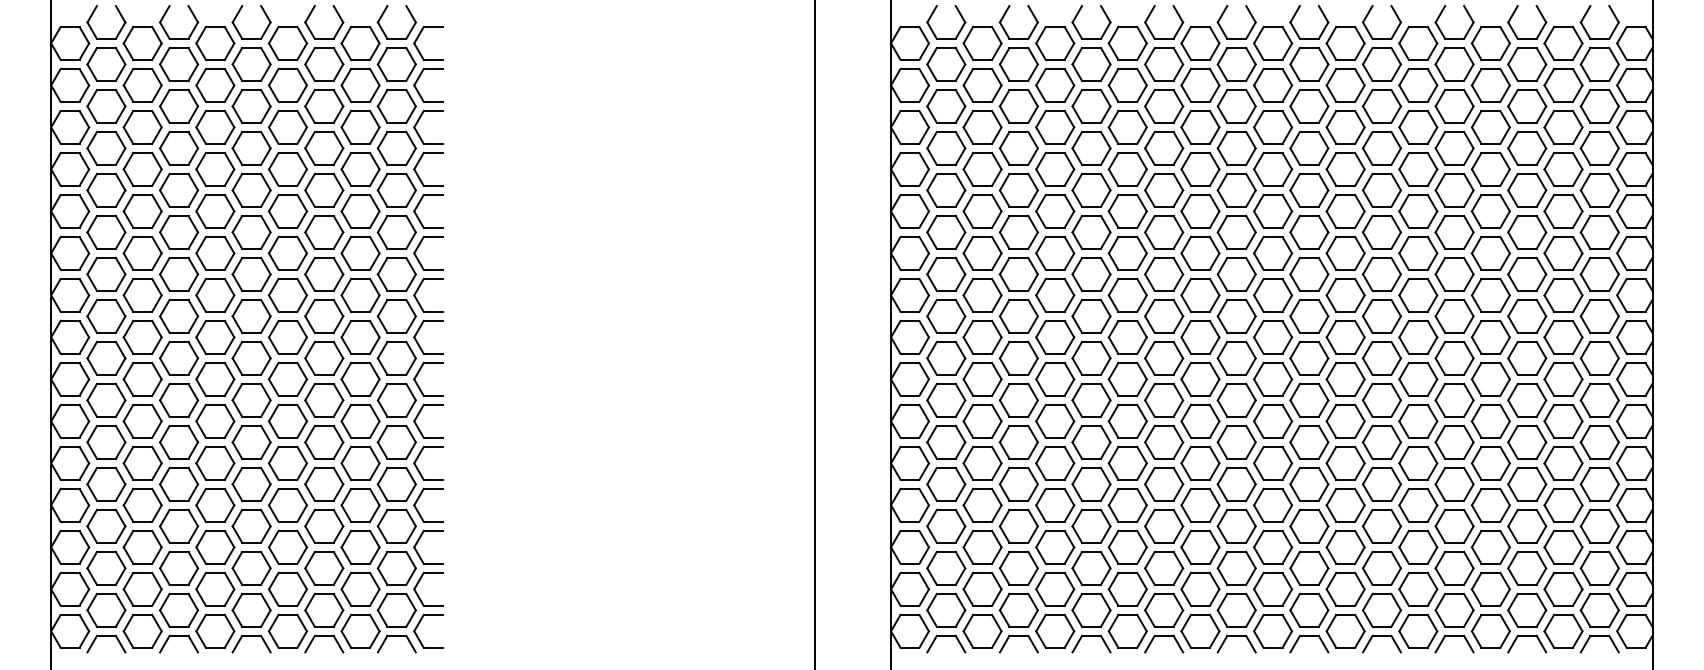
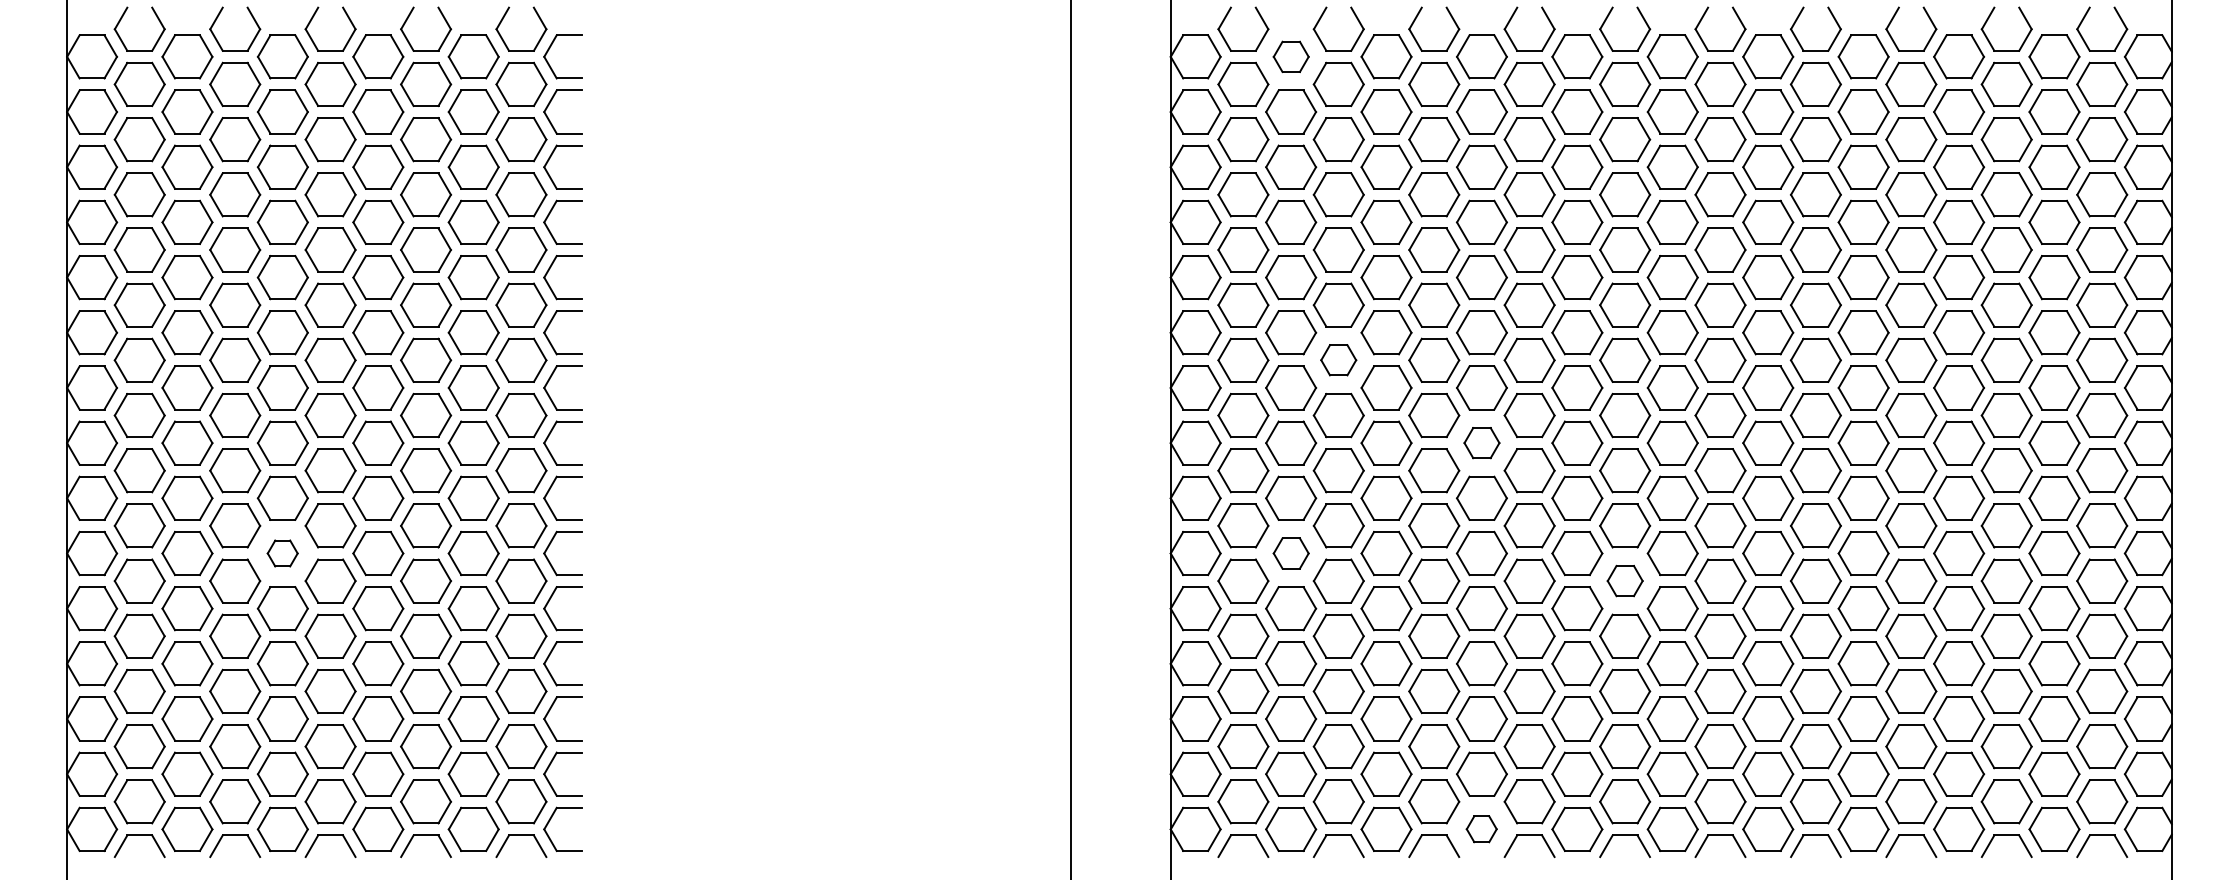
part: (982, 43) -> (1291, 56), size x0.7
part: (1018, 273) -> (1338, 359), size x0.7
part: (1127, 336) -> (1481, 442), size x0.7
part: (215, 421) -> (282, 553), size x0.6
part: (982, 421) -> (1291, 553), size x0.7
part: (1237, 441) -> (1625, 580), size x0.7
part: (1127, 630) -> (1481, 828), size x0.6

